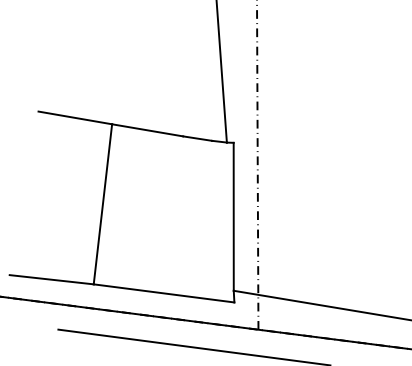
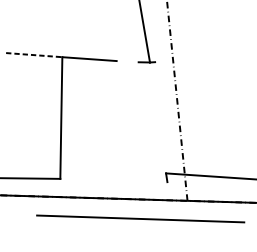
line: (75, 118) -> (34, 55), solid -> dashed
line: (197, 138) -> (127, 61), removed
line: (233, 216) -> (160, 117), removed
line: (163, 293) -> (113, 180), removed

